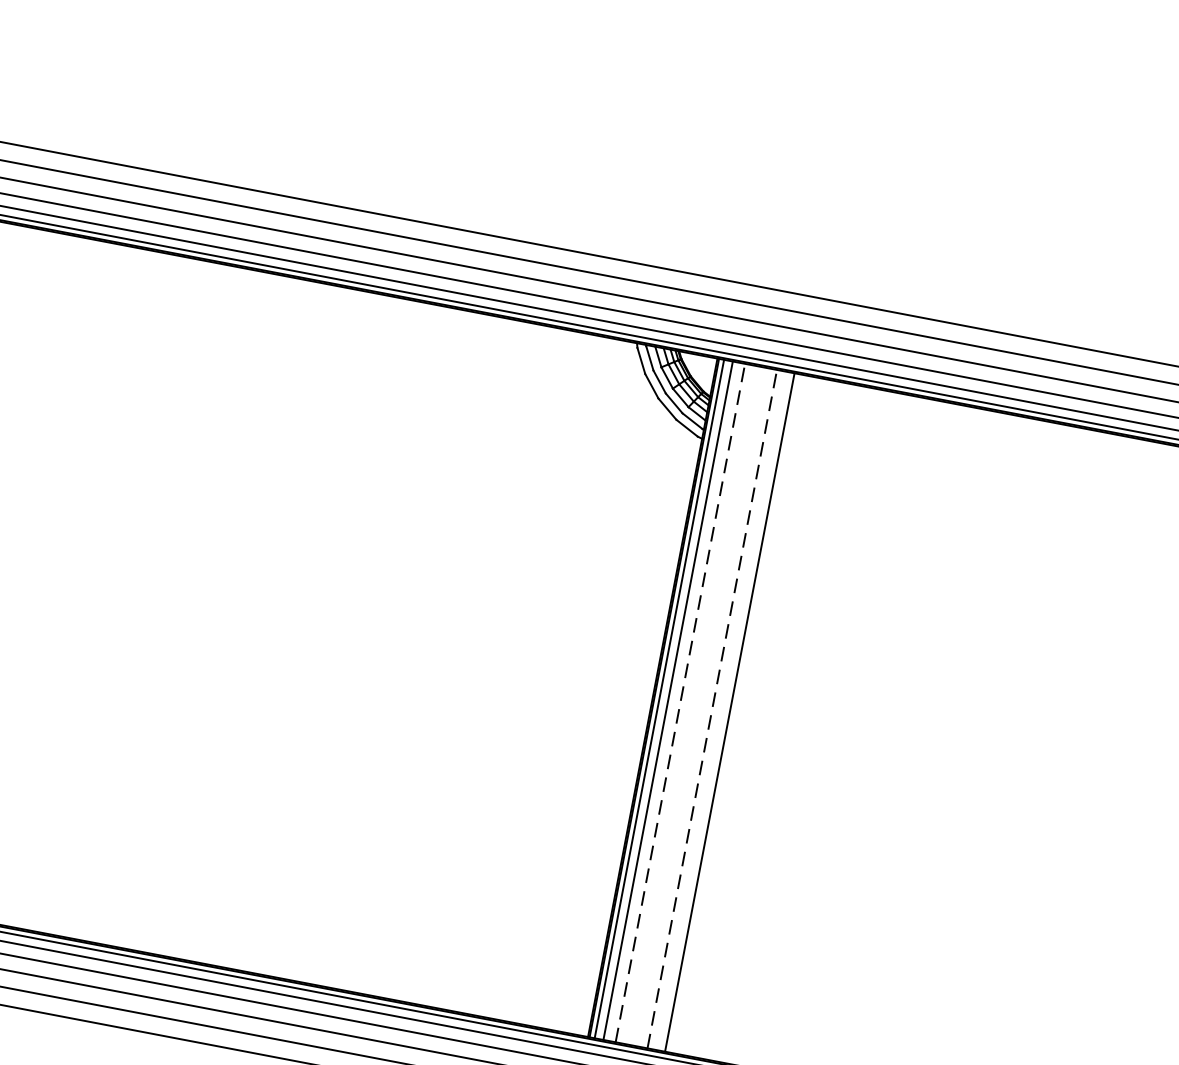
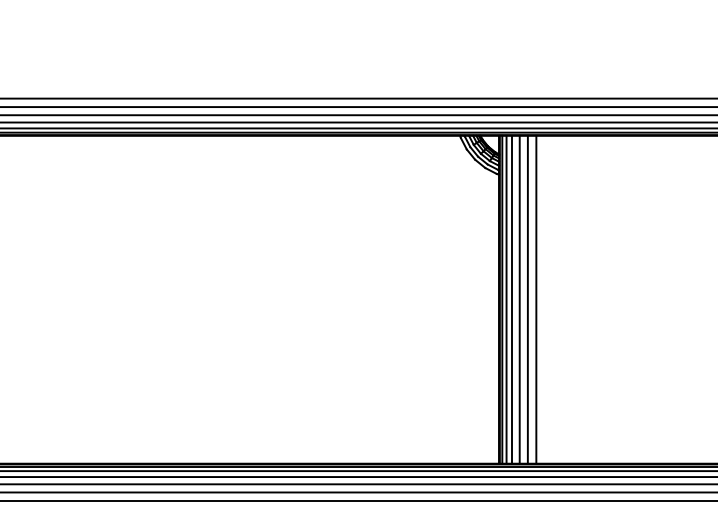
line: (680, 702) -> (512, 299), dashed -> solid
line: (695, 705) -> (519, 299), added
line: (711, 708) -> (527, 299), dashed -> solid

